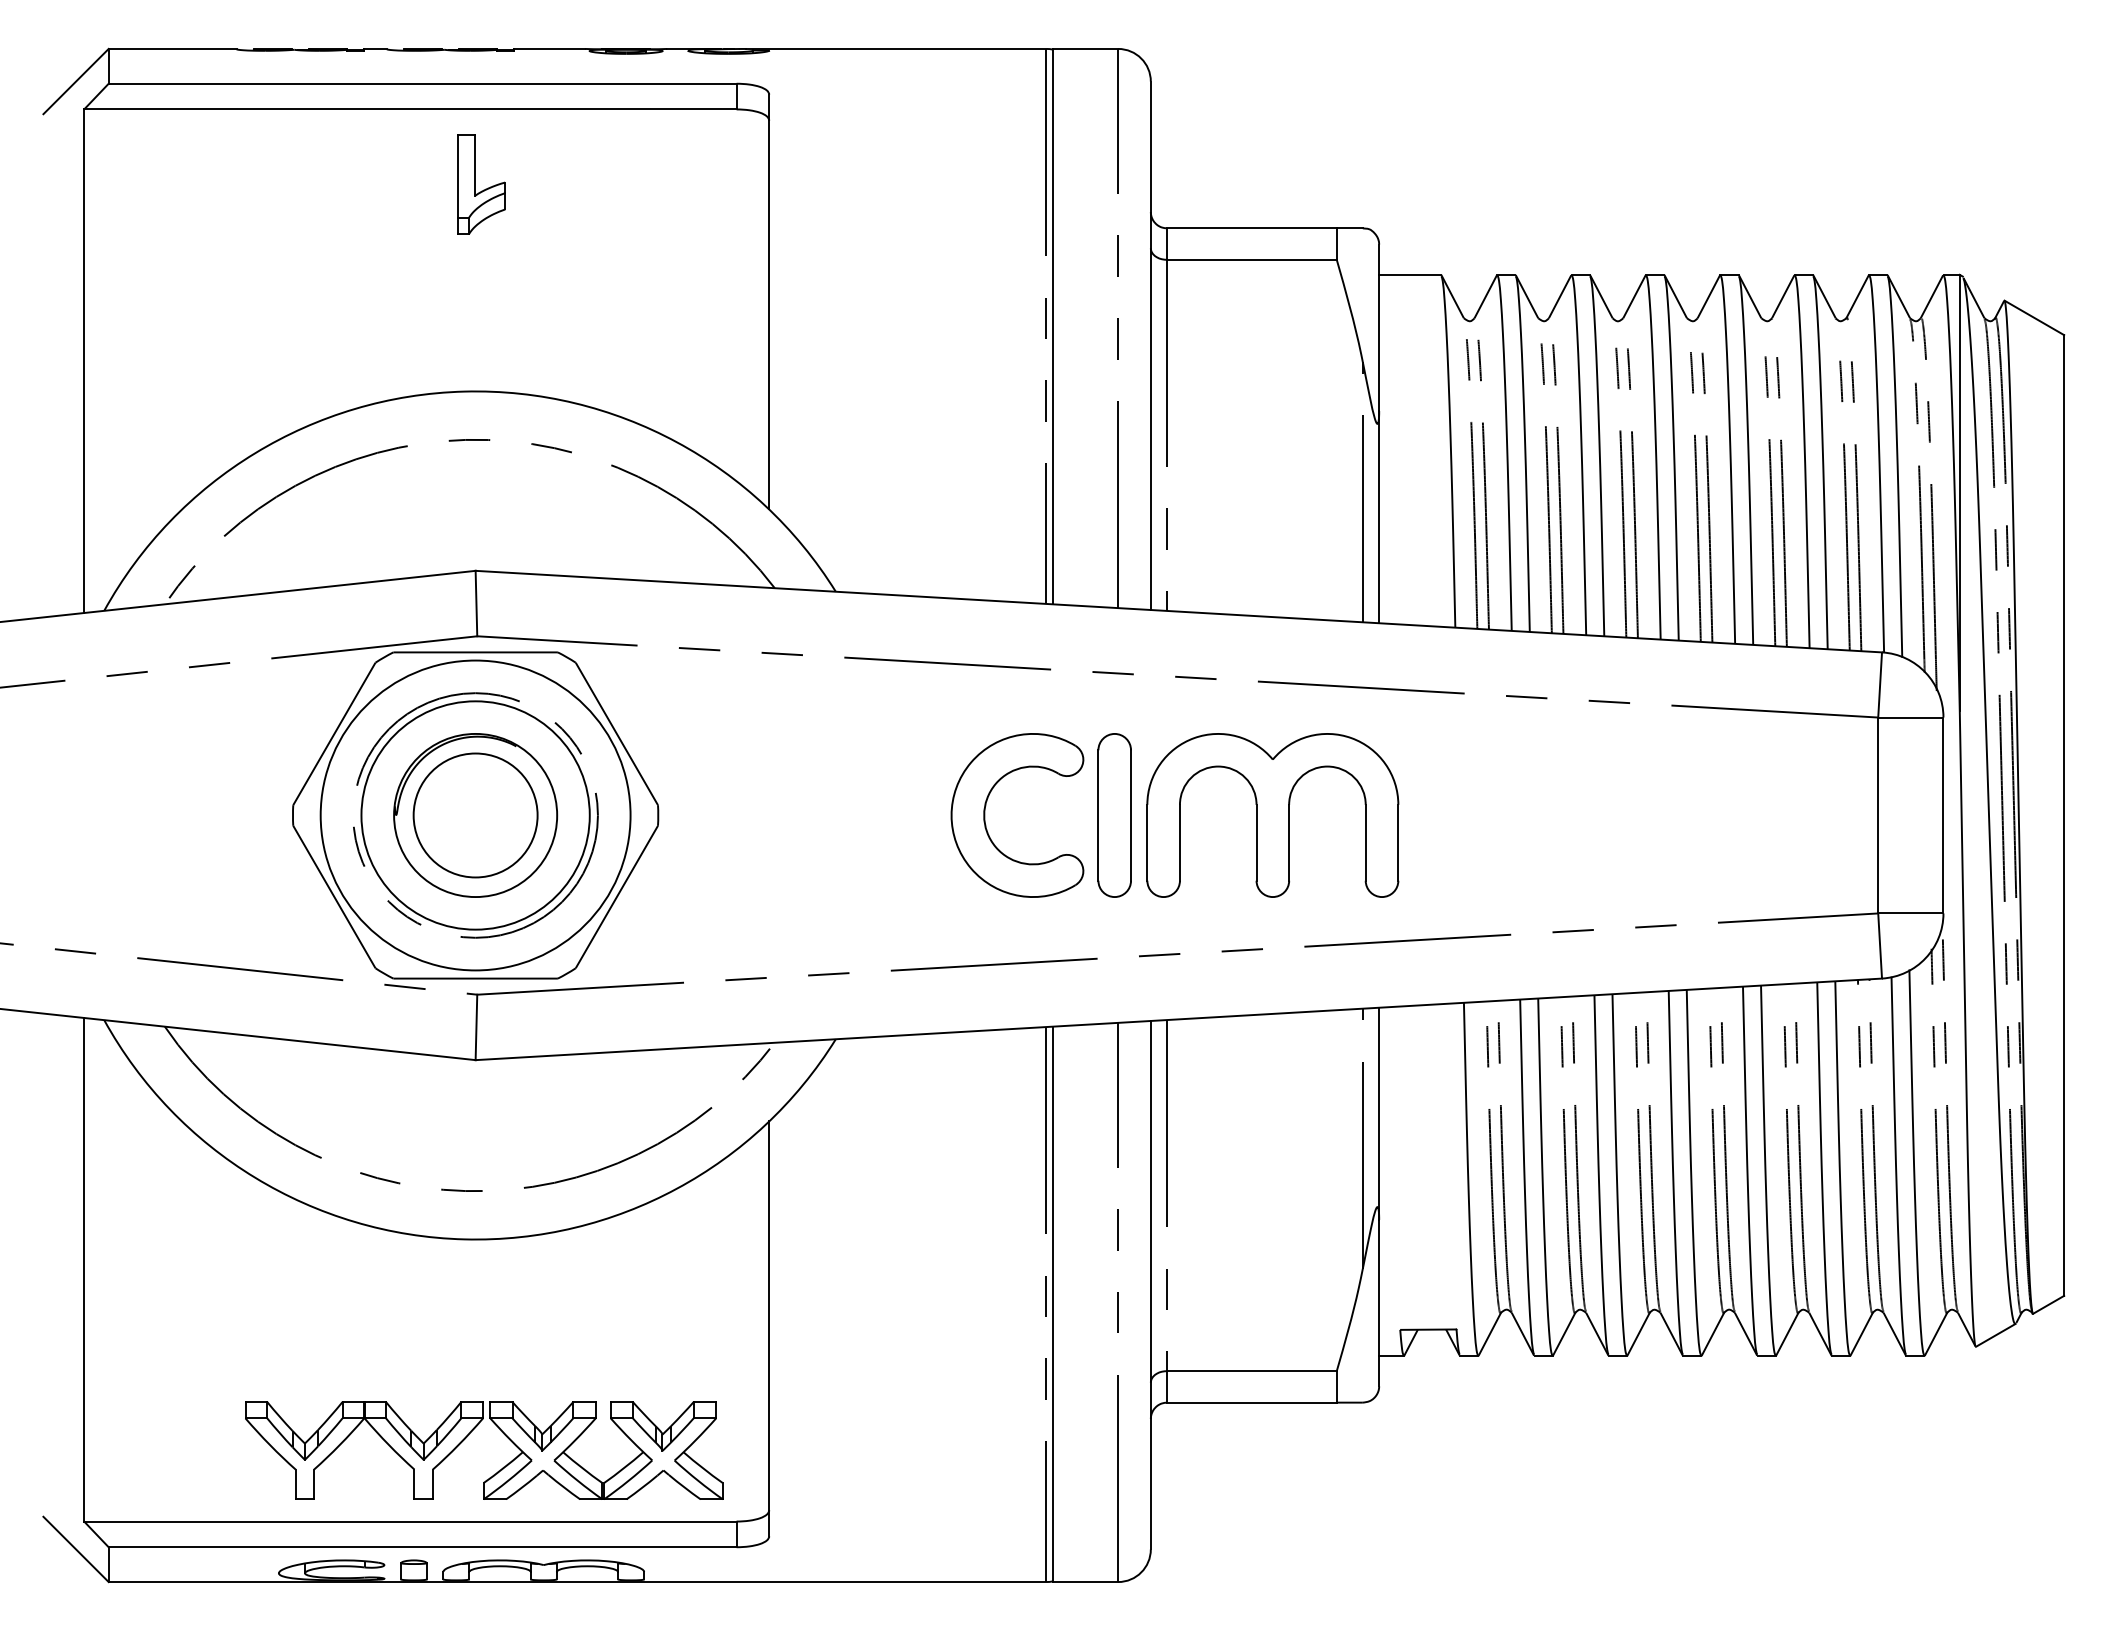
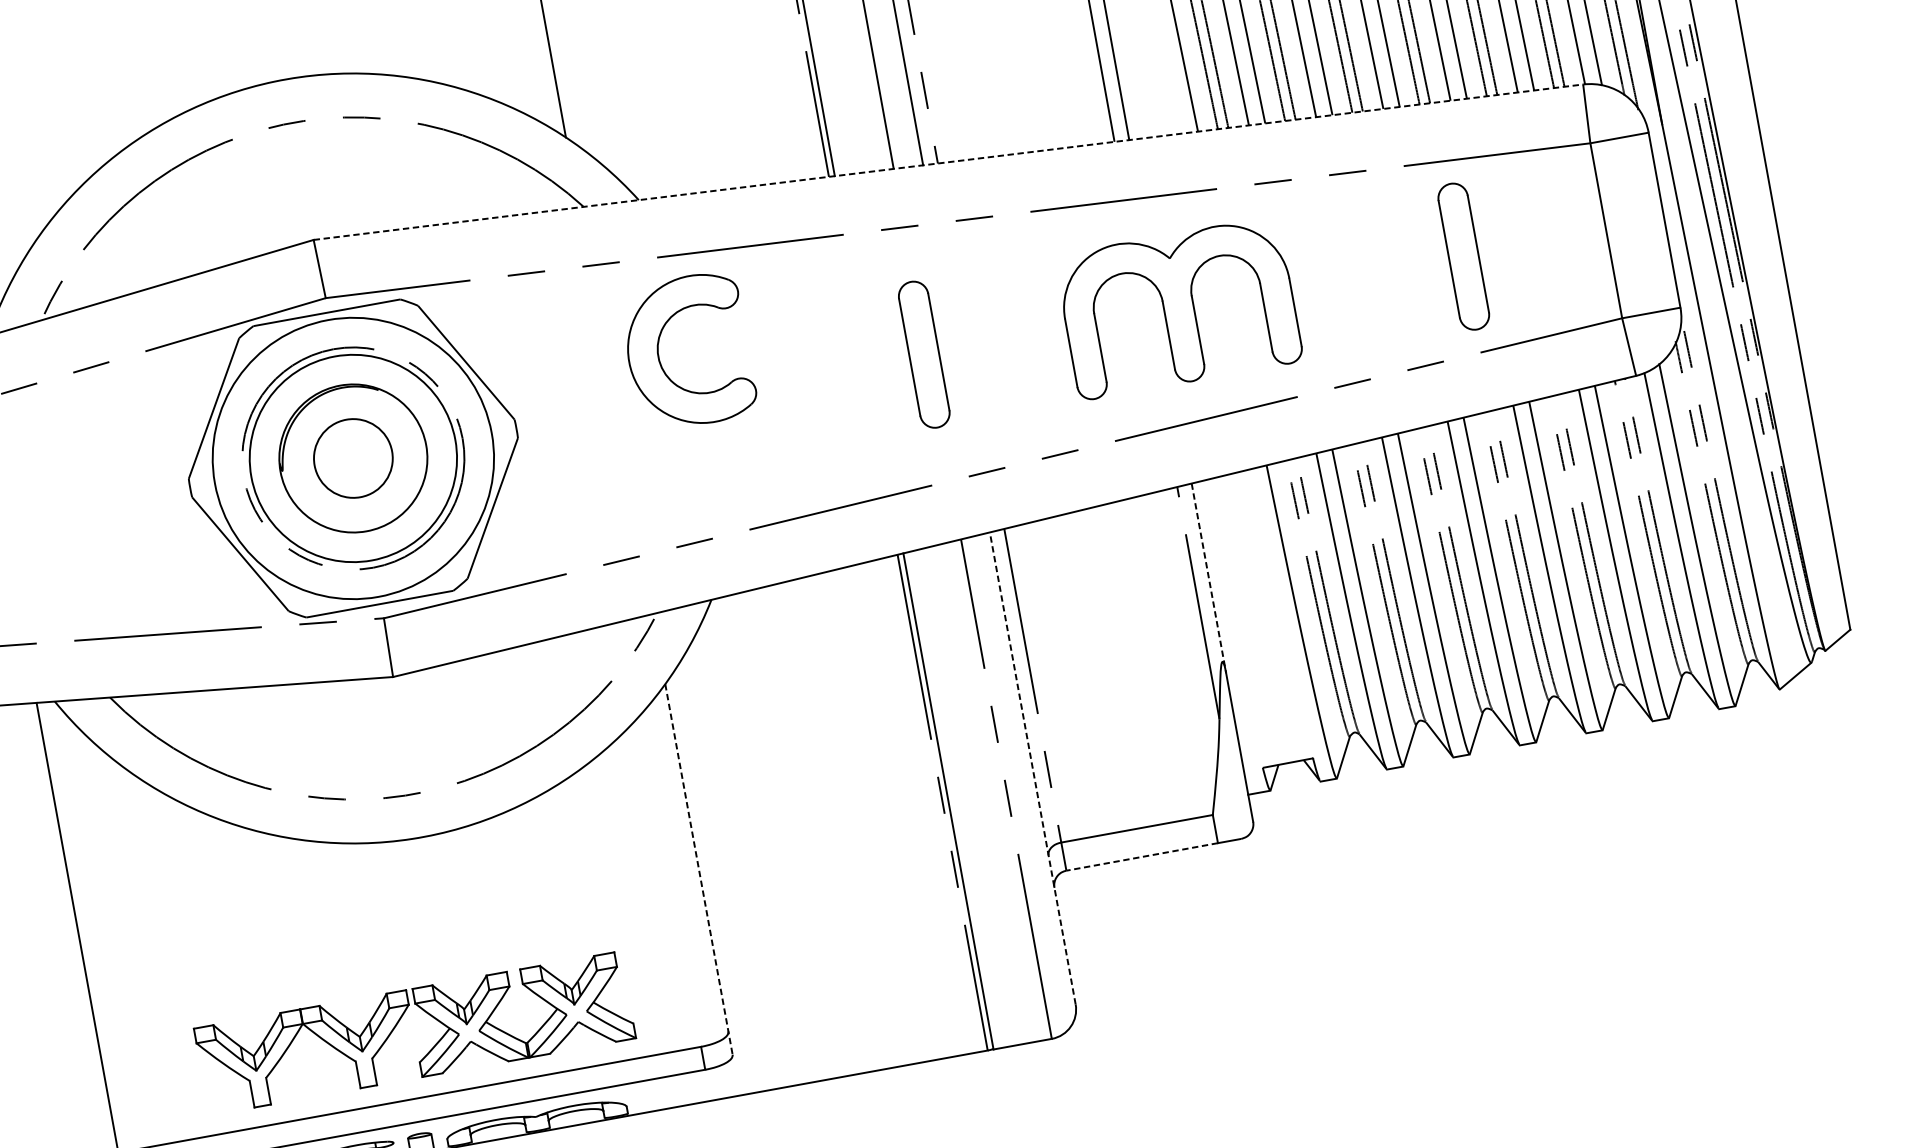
line: (1179, 611) -> (949, 162), solid -> dashed
circle: (475, 815) -> (353, 458), size x0.7
part: (985, 815) -> (659, 356), moved
part: (1272, 815) -> (1178, 308), moved
part: (1718, 815) -> (1463, 256), added
line: (1379, 1114) -> (1209, 578), solid -> dashed
line: (1150, 1284) -> (1032, 767), solid -> dashed
line: (769, 1329) -> (699, 869), solid -> dashed
line: (1251, 1402) -> (1141, 856), solid -> dashed
part: (468, 1436) -> (398, 1023), moved

